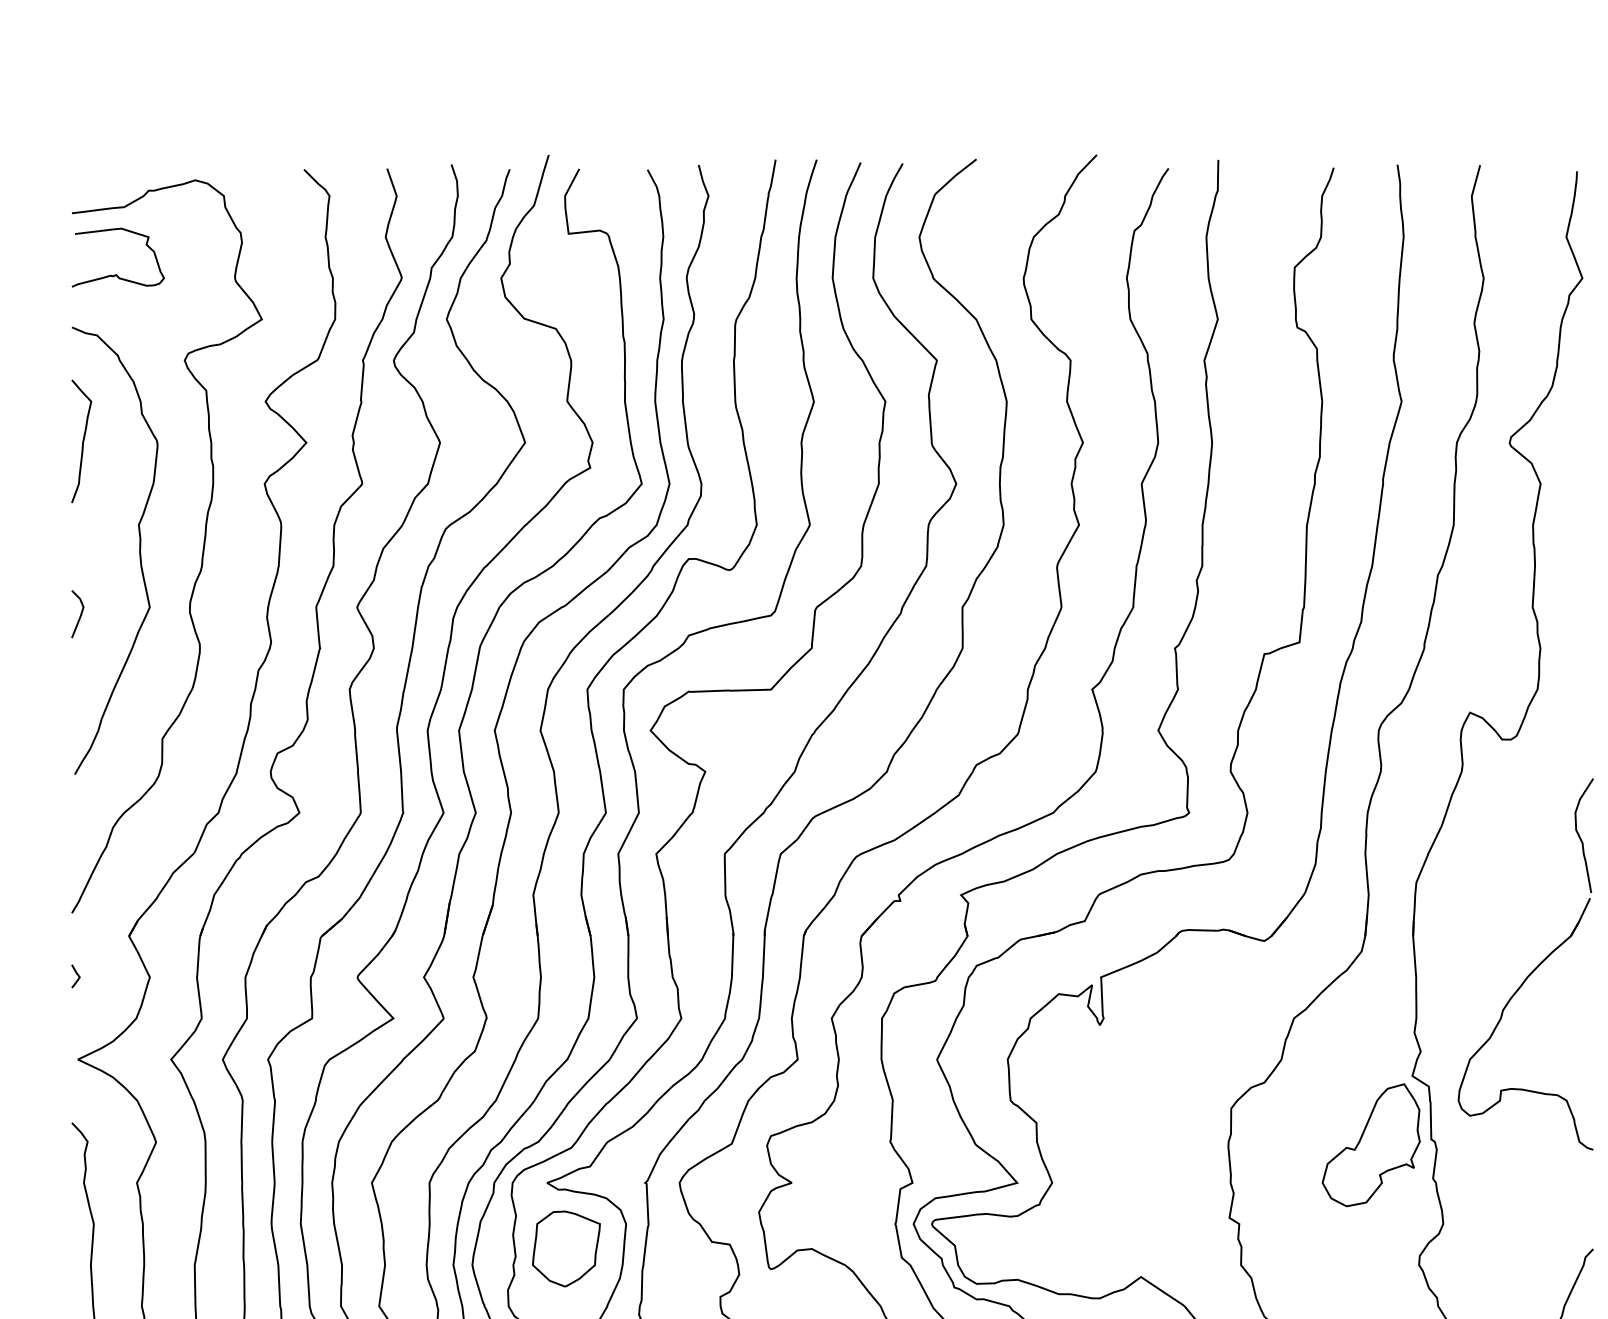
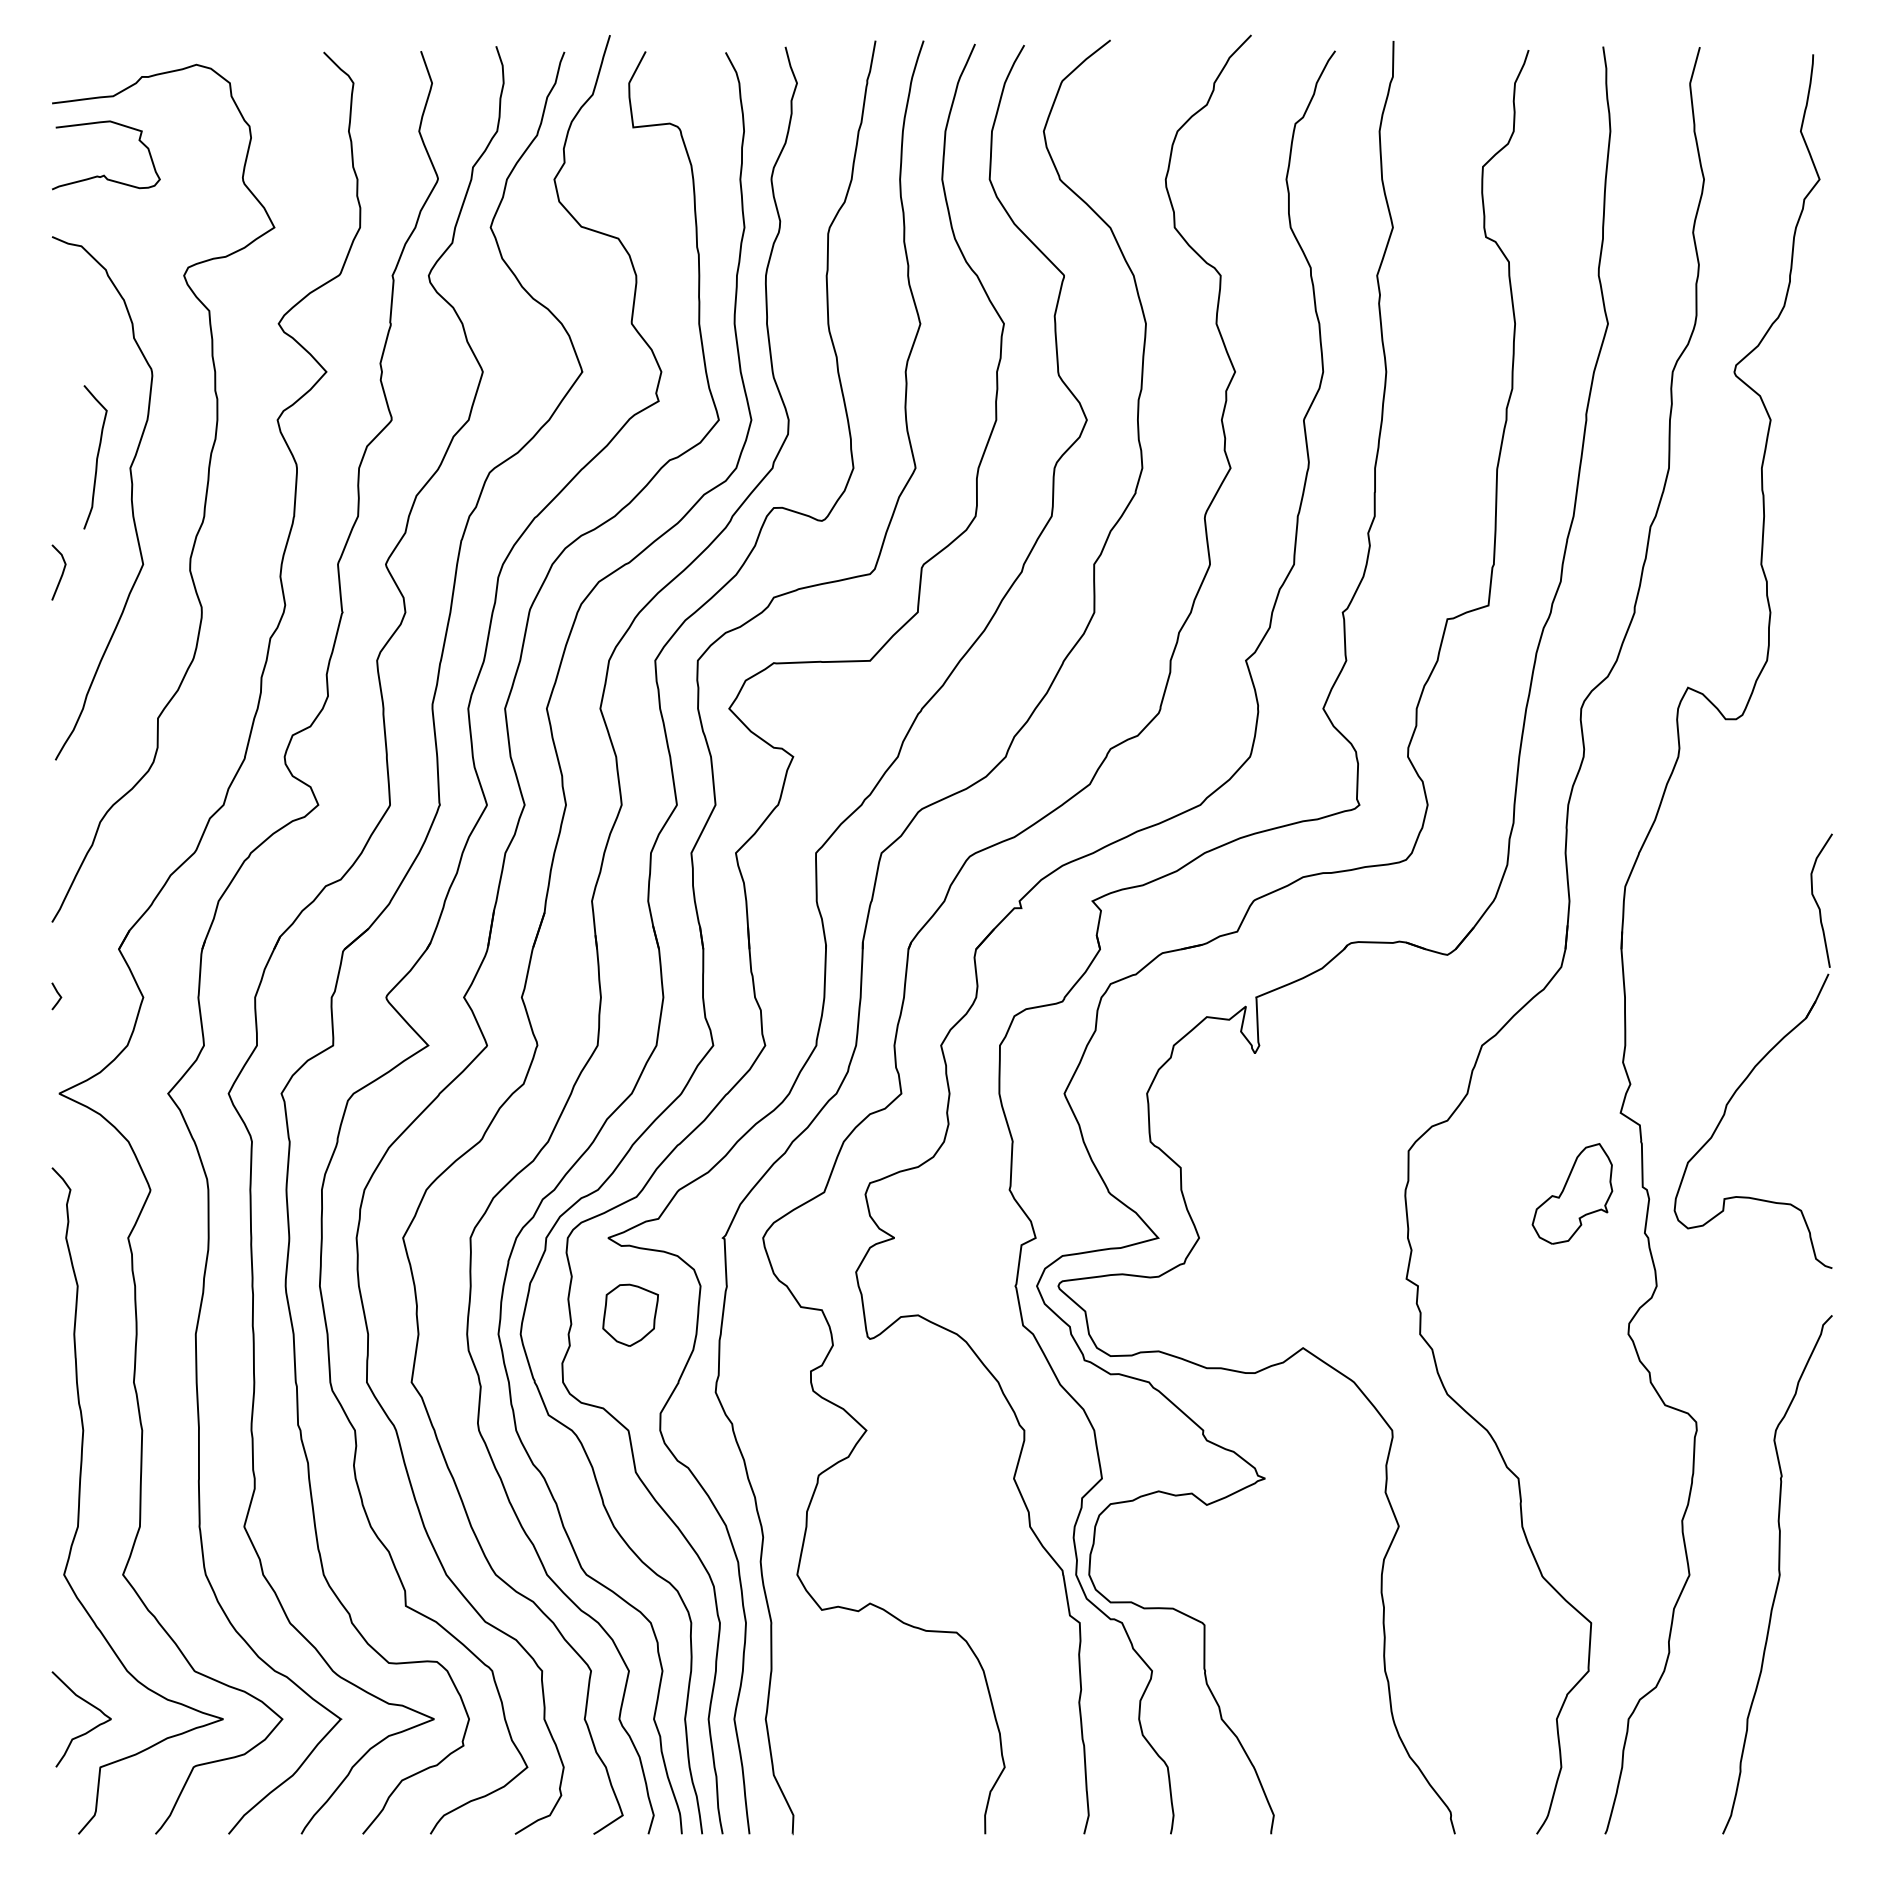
curve: (82, 441) -> (96, 457), moved
part: (1532, 970) -> (1761, 1058), moved
part: (1371, 1144) -> (1572, 1193), size x0.7
part: (566, 1249) -> (630, 1315), size x0.7

